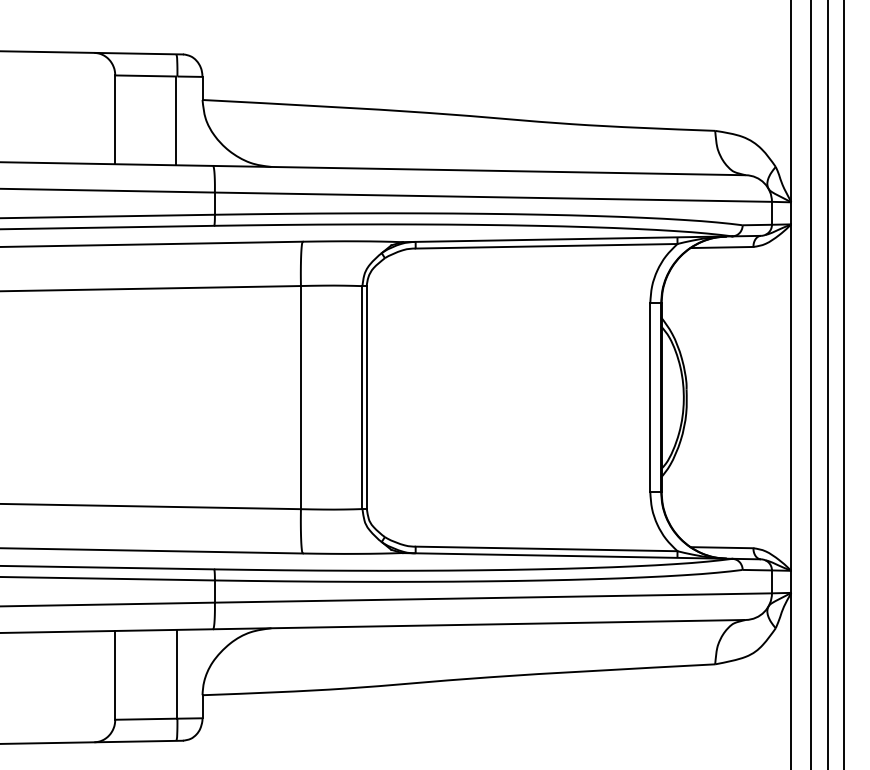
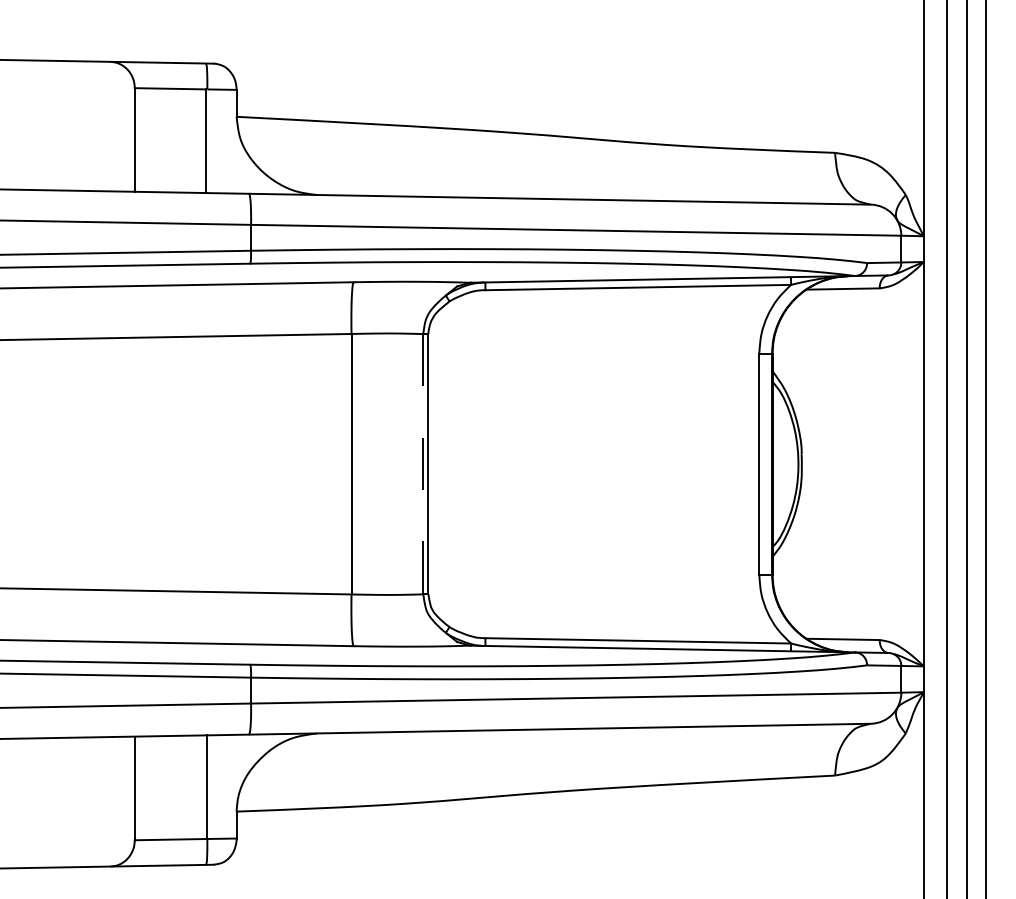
line: (362, 397) -> (423, 464), solid -> dashed

